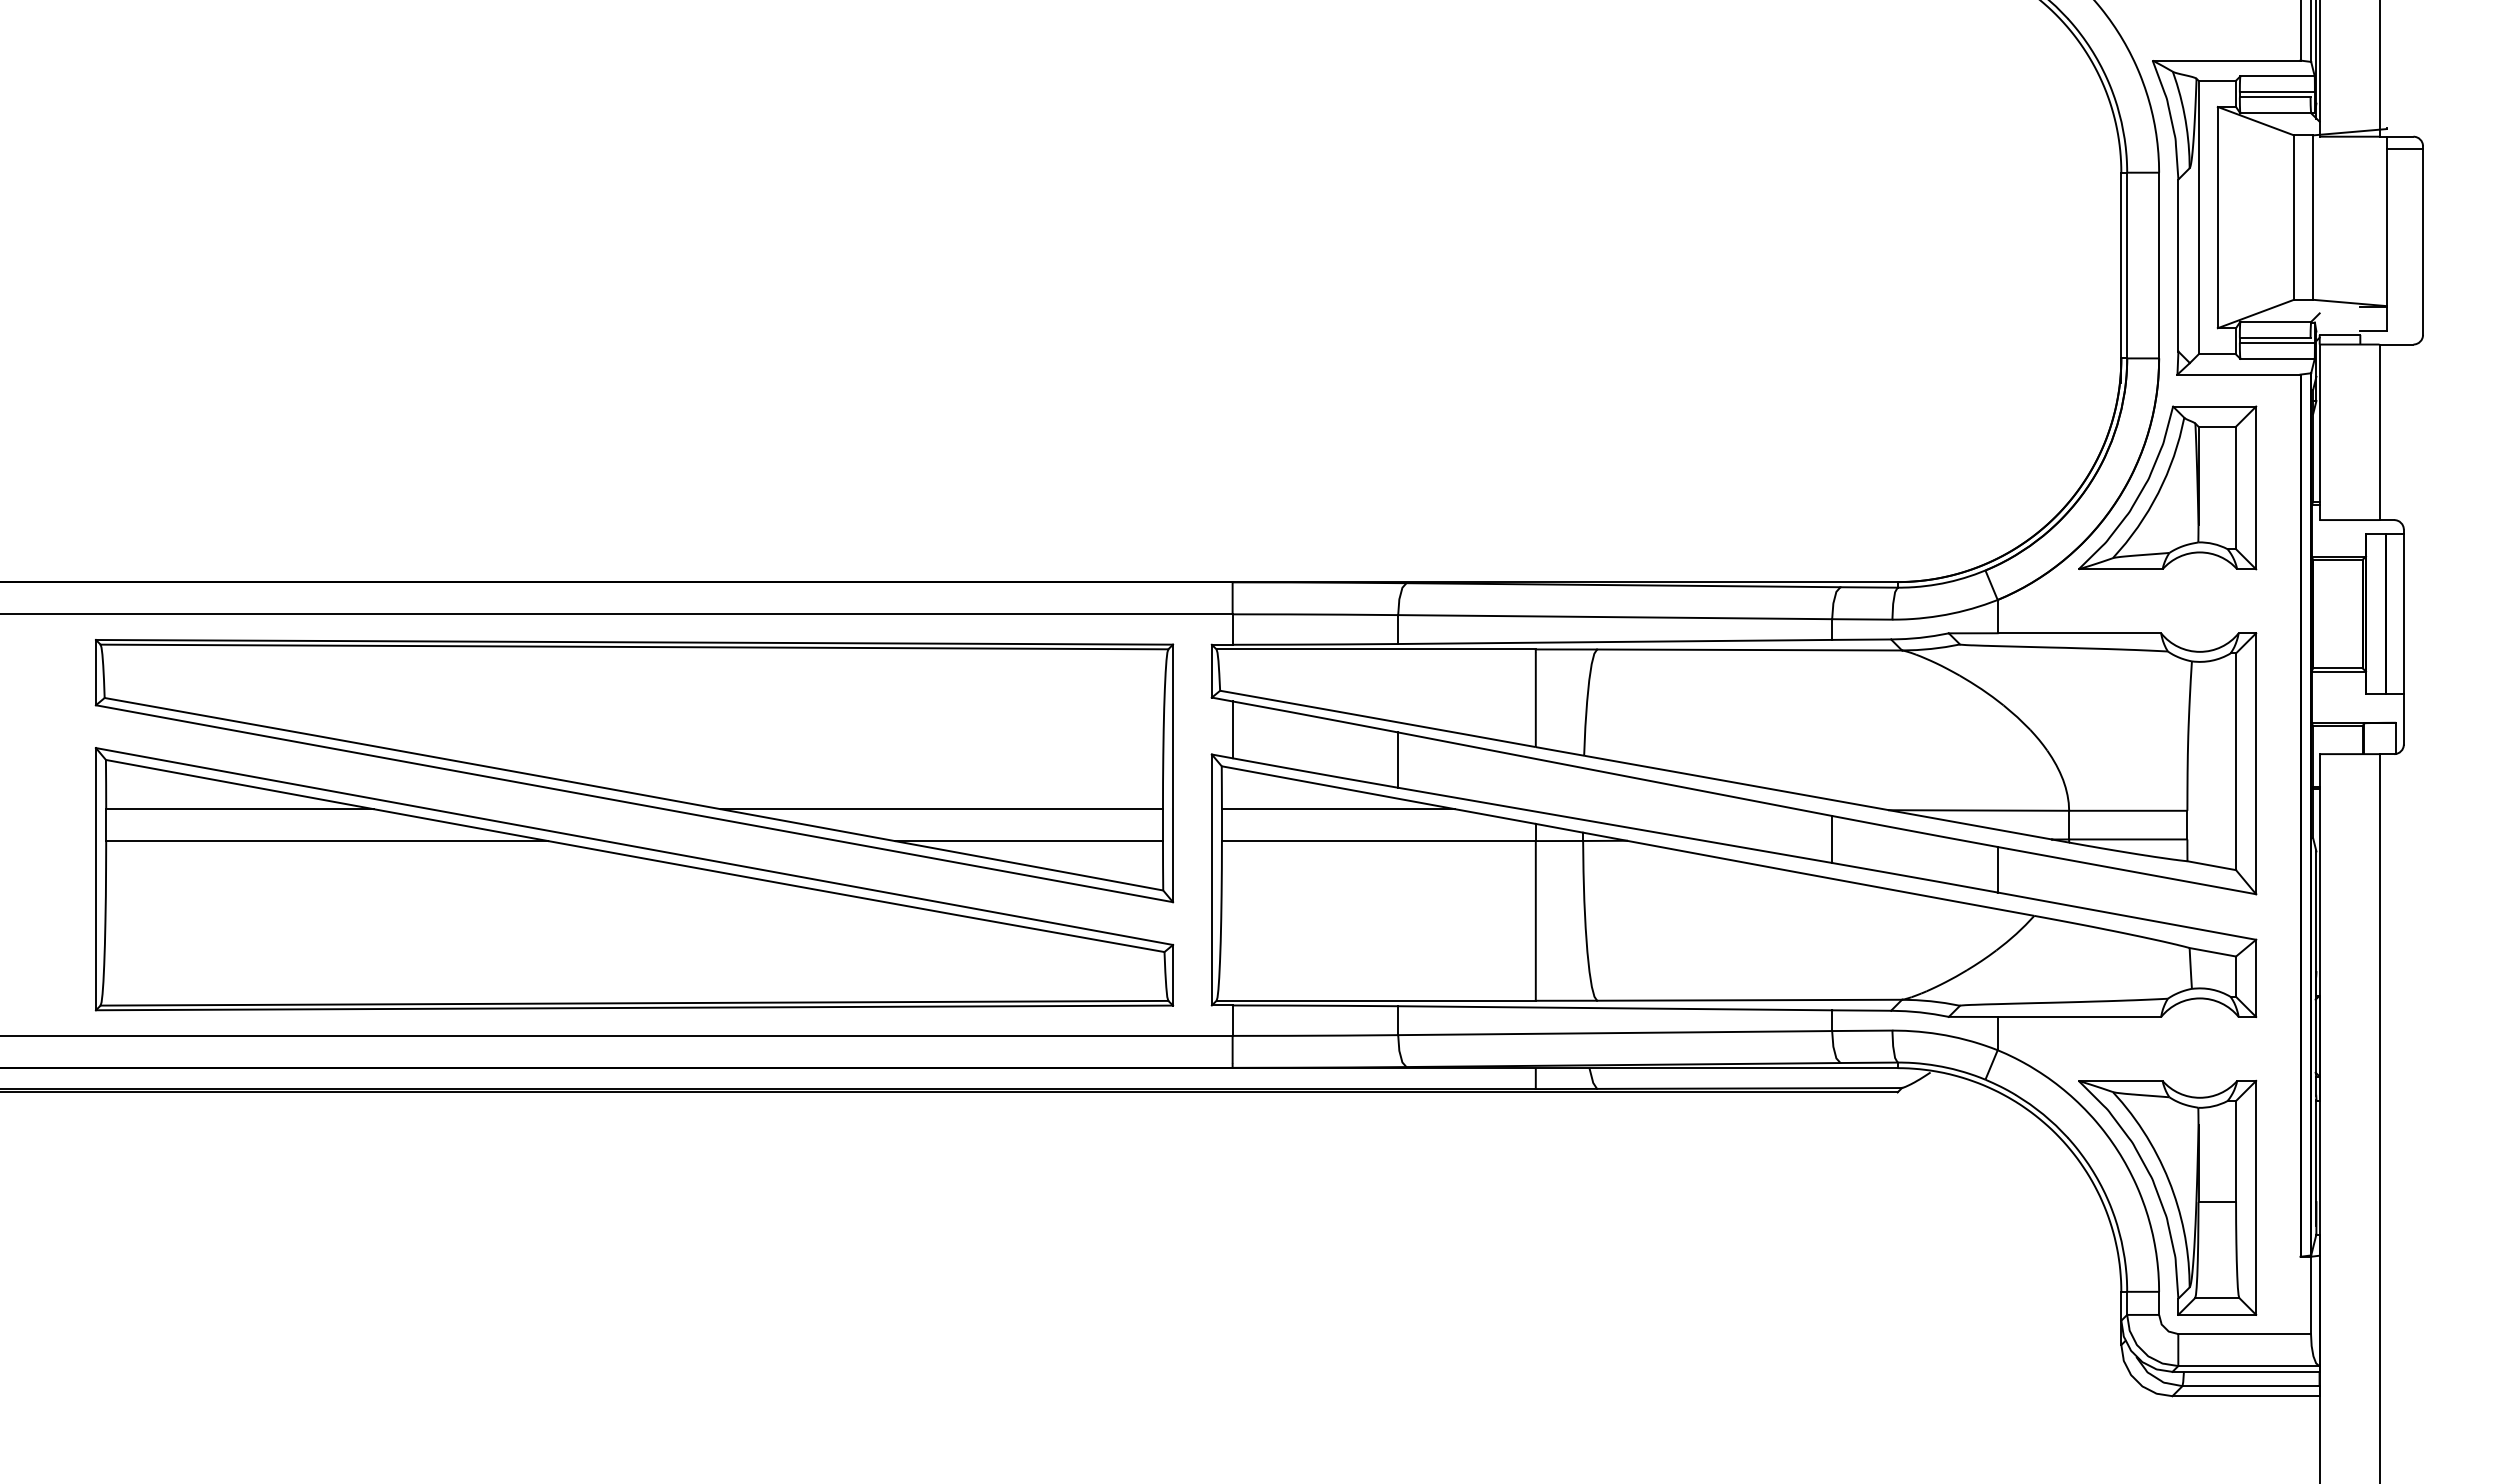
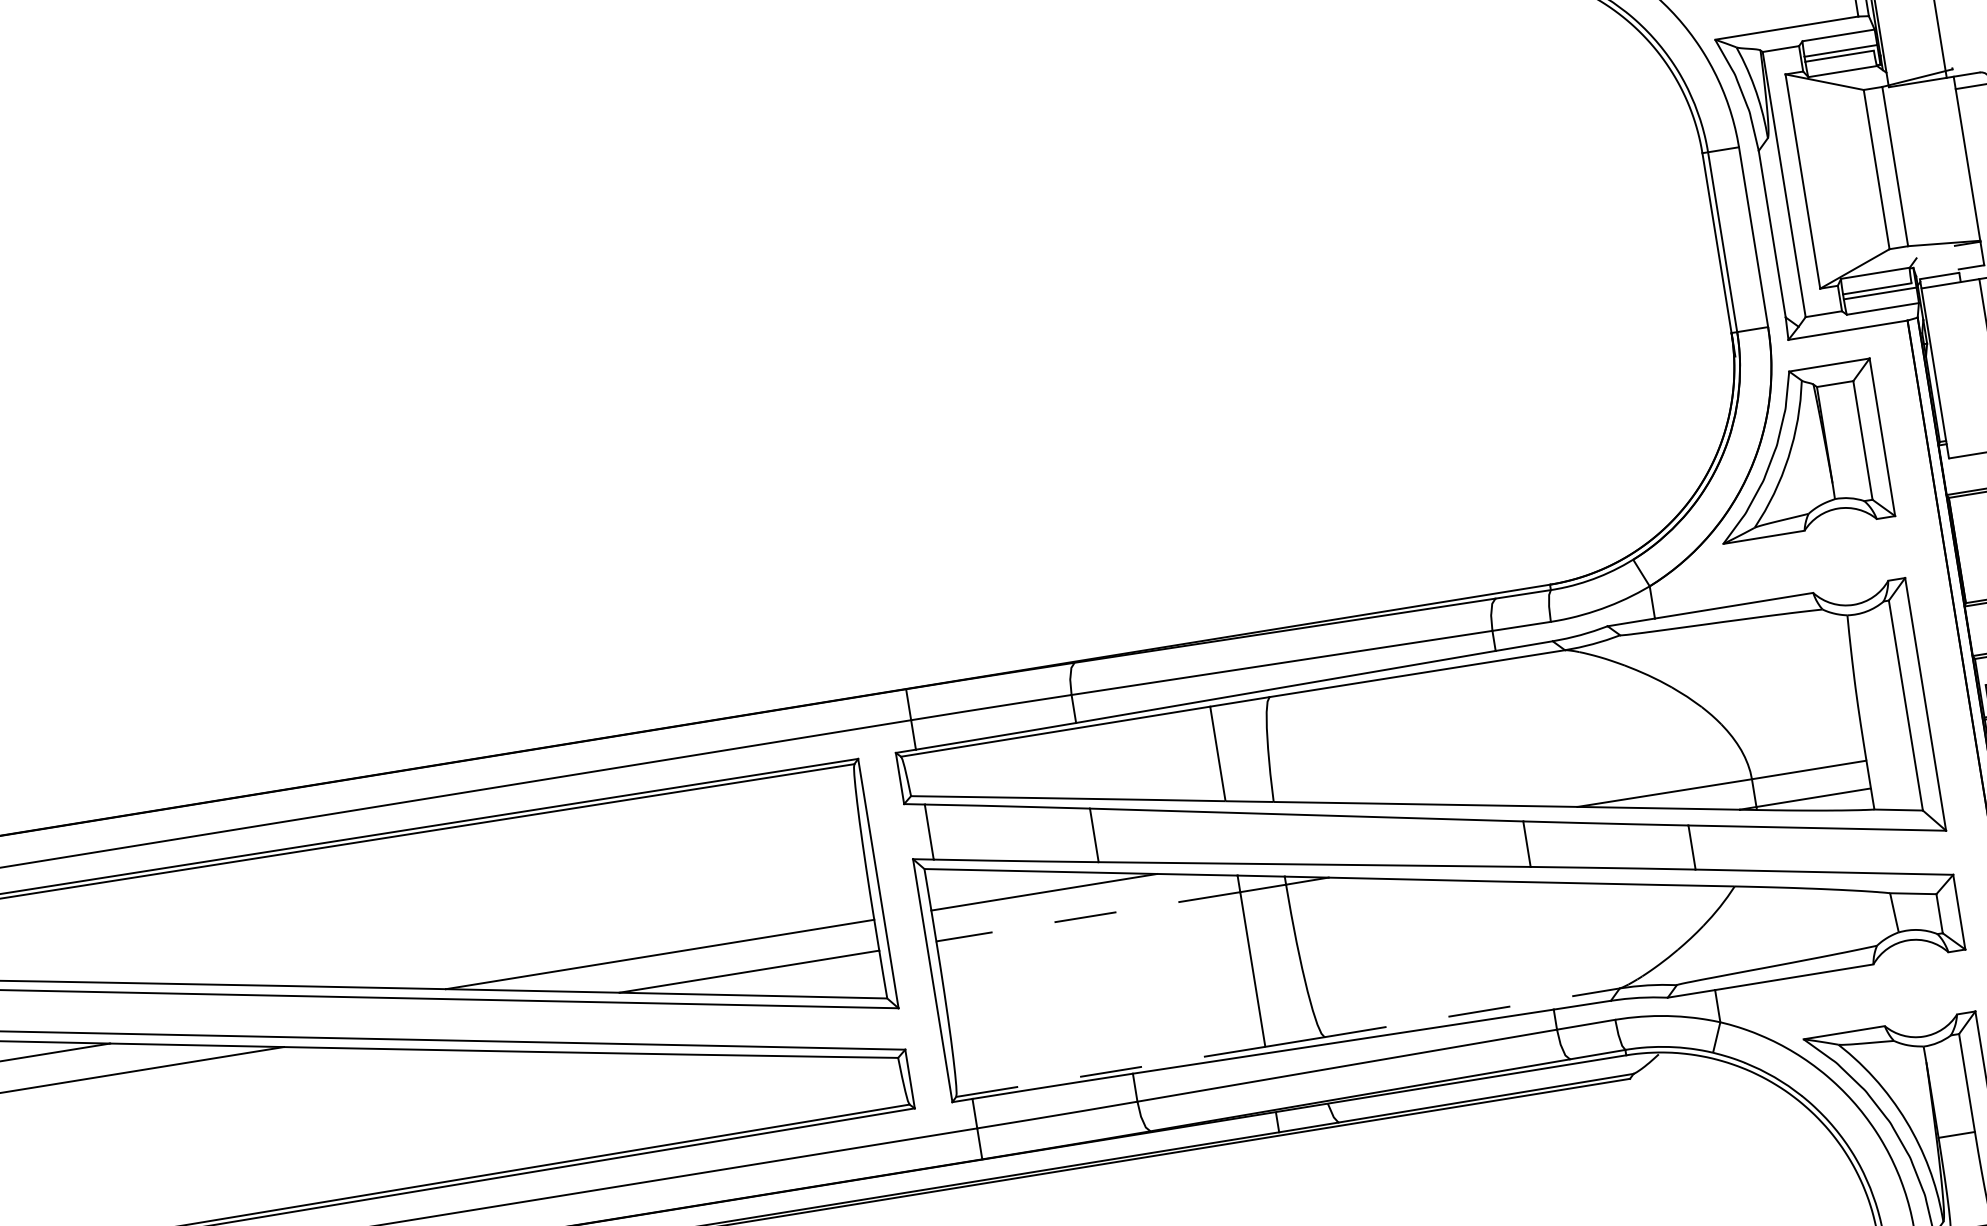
line: (1378, 841) -> (1088, 917), solid -> dashed
line: (1376, 1000) -> (1111, 1071), solid -> dashed
line: (1750, 1000) -> (1473, 1012), solid -> dashed

